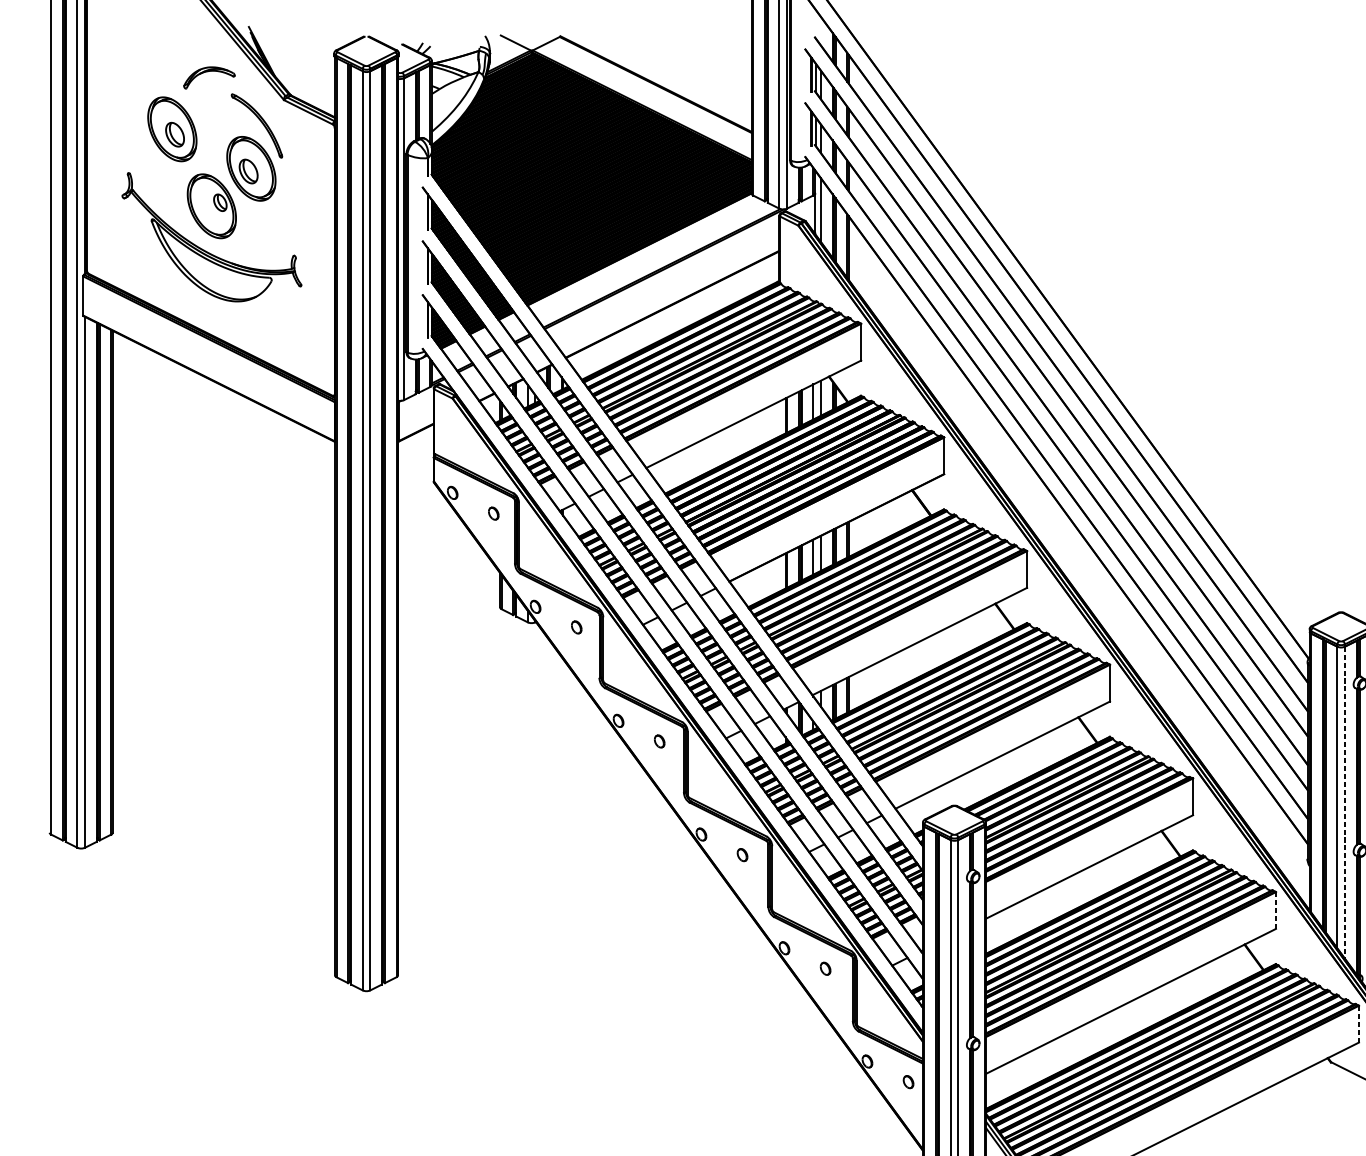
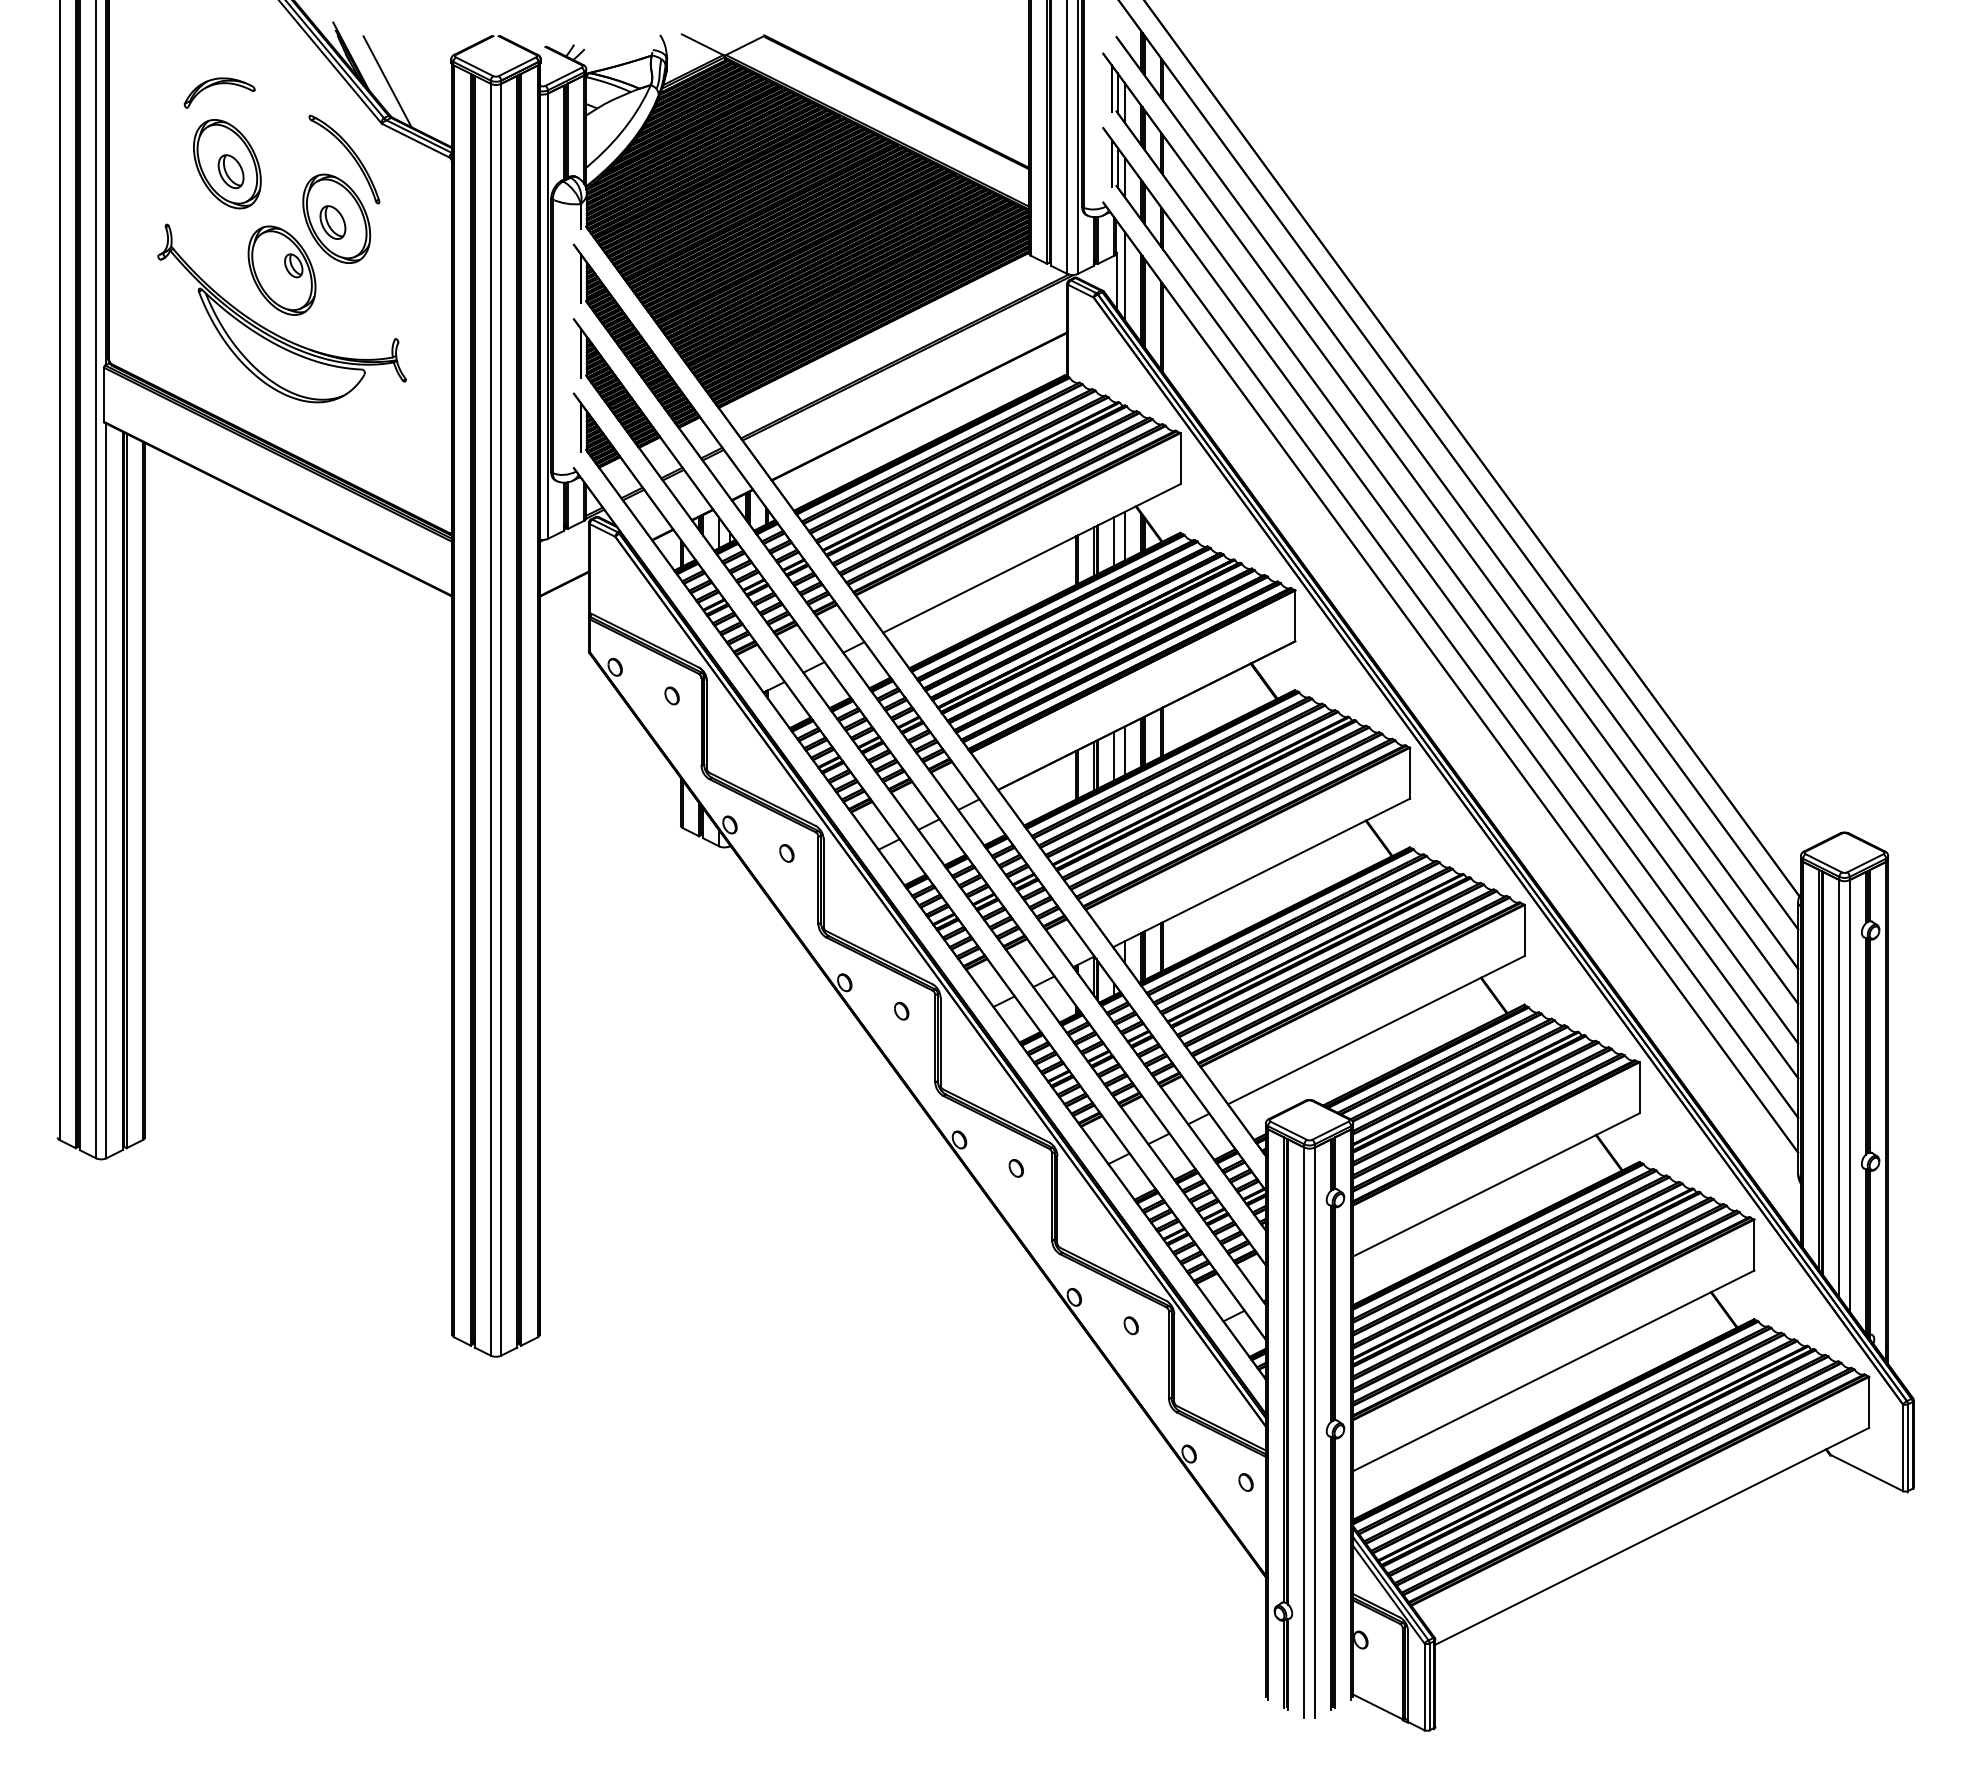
line: (288, 69) -> (387, 81), added
part: (209, 71) -> (219, 84), moved
line: (1344, 802) -> (1849, 1095), dashed -> solid
line: (1276, 910) -> (1754, 1245), dashed -> solid
line: (1359, 1024) -> (1869, 1402), dashed -> solid

